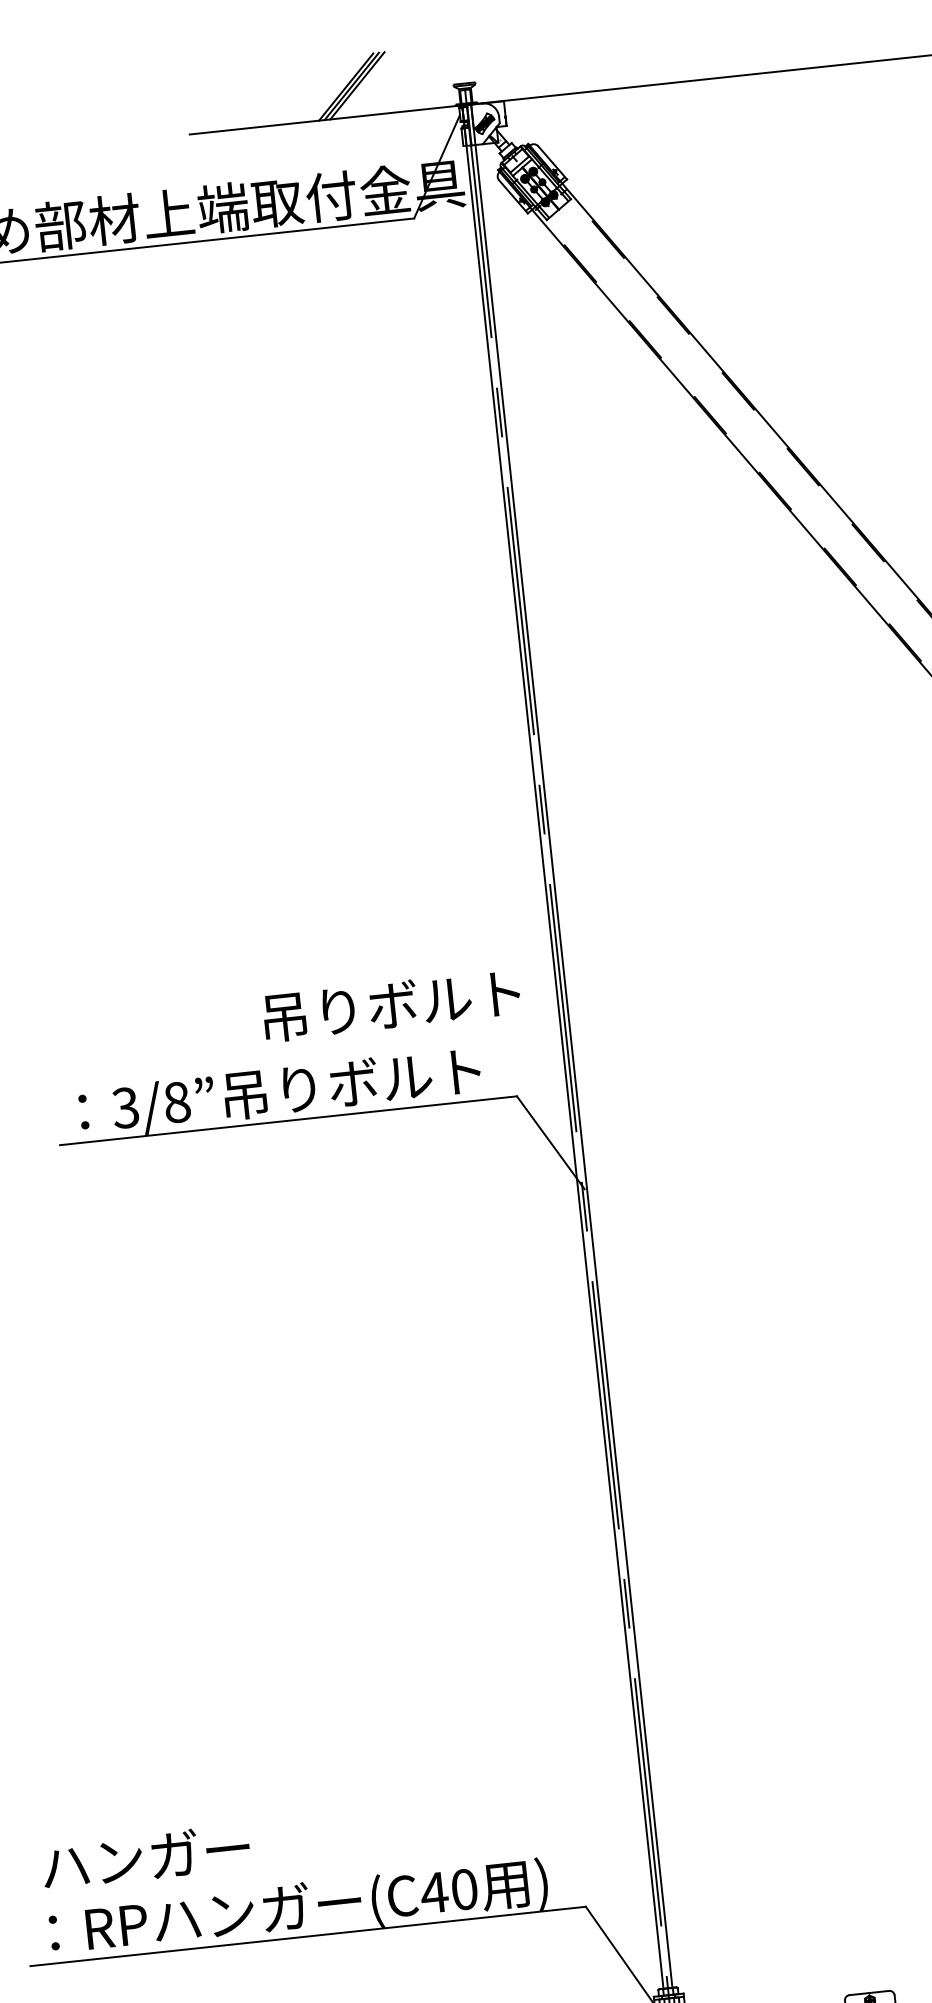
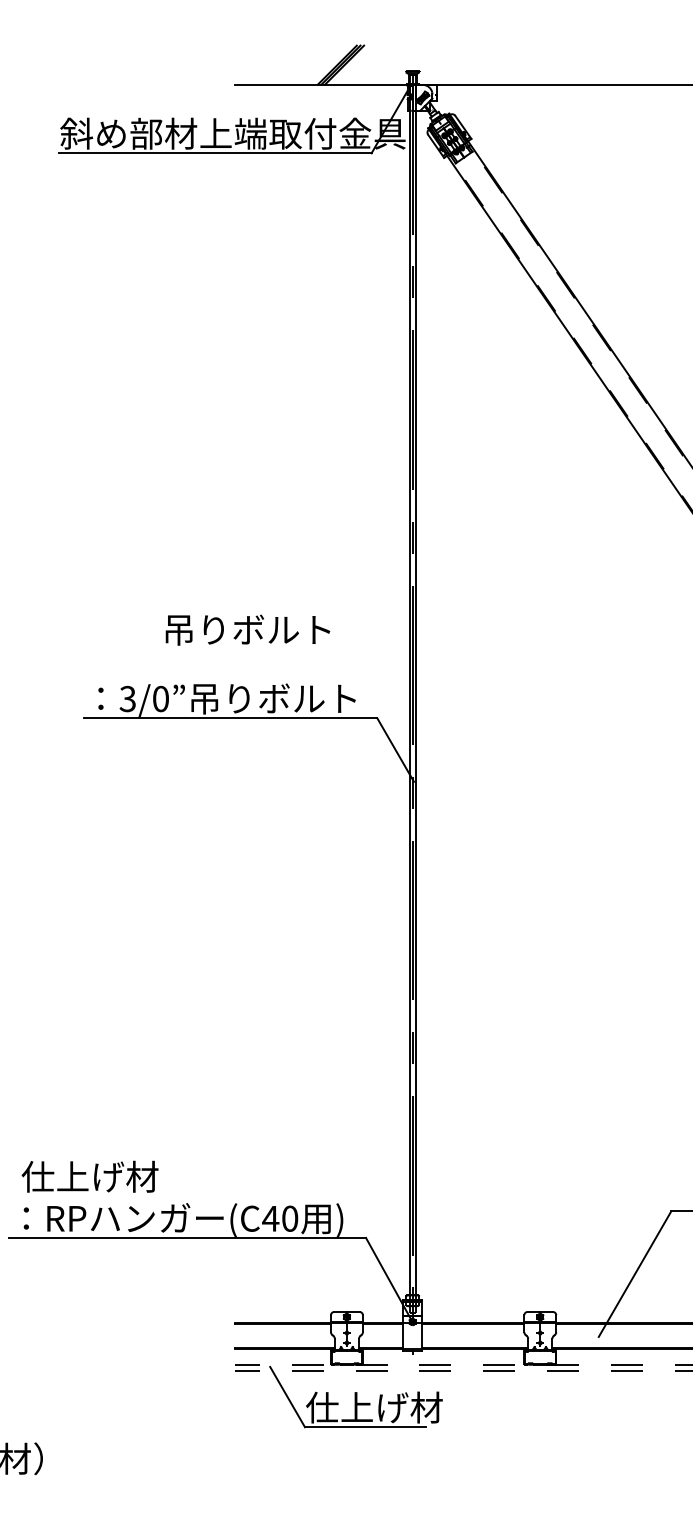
text: (391, 1004) -> (247, 629), moved
text: (176, 1103) -> (160, 699), 3/8 -> 3/0
text: (145, 1857) -> (89, 1176), ハンガー -> 仕上げ材

